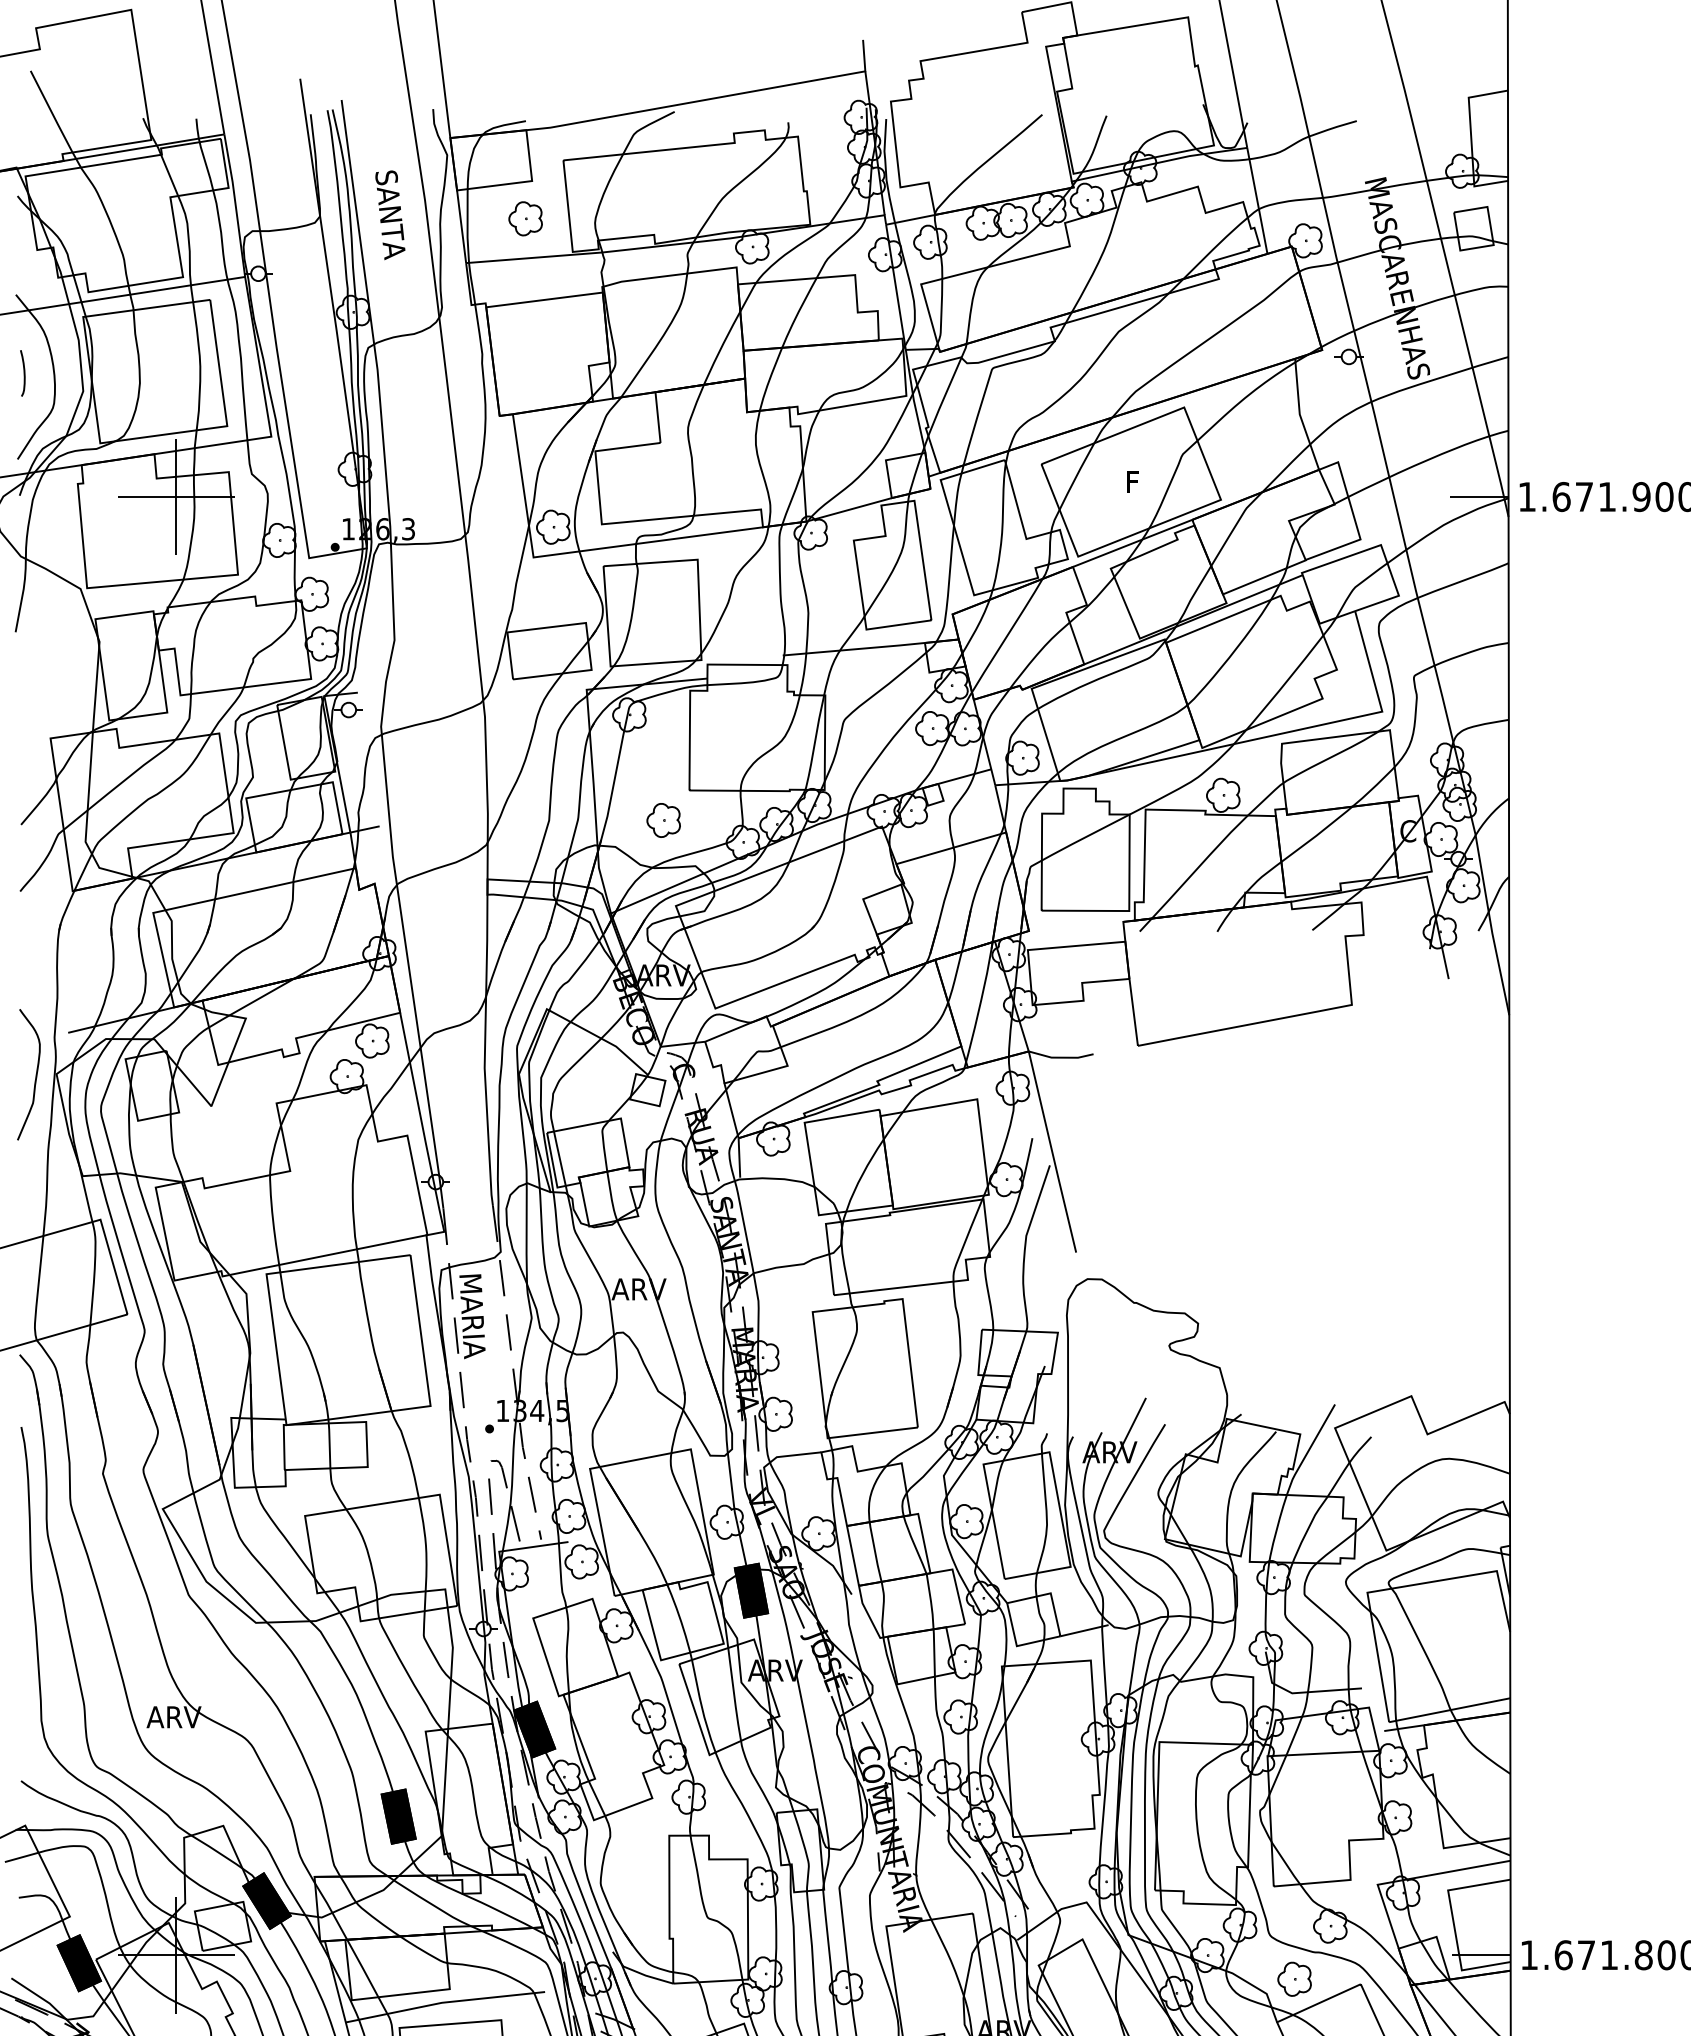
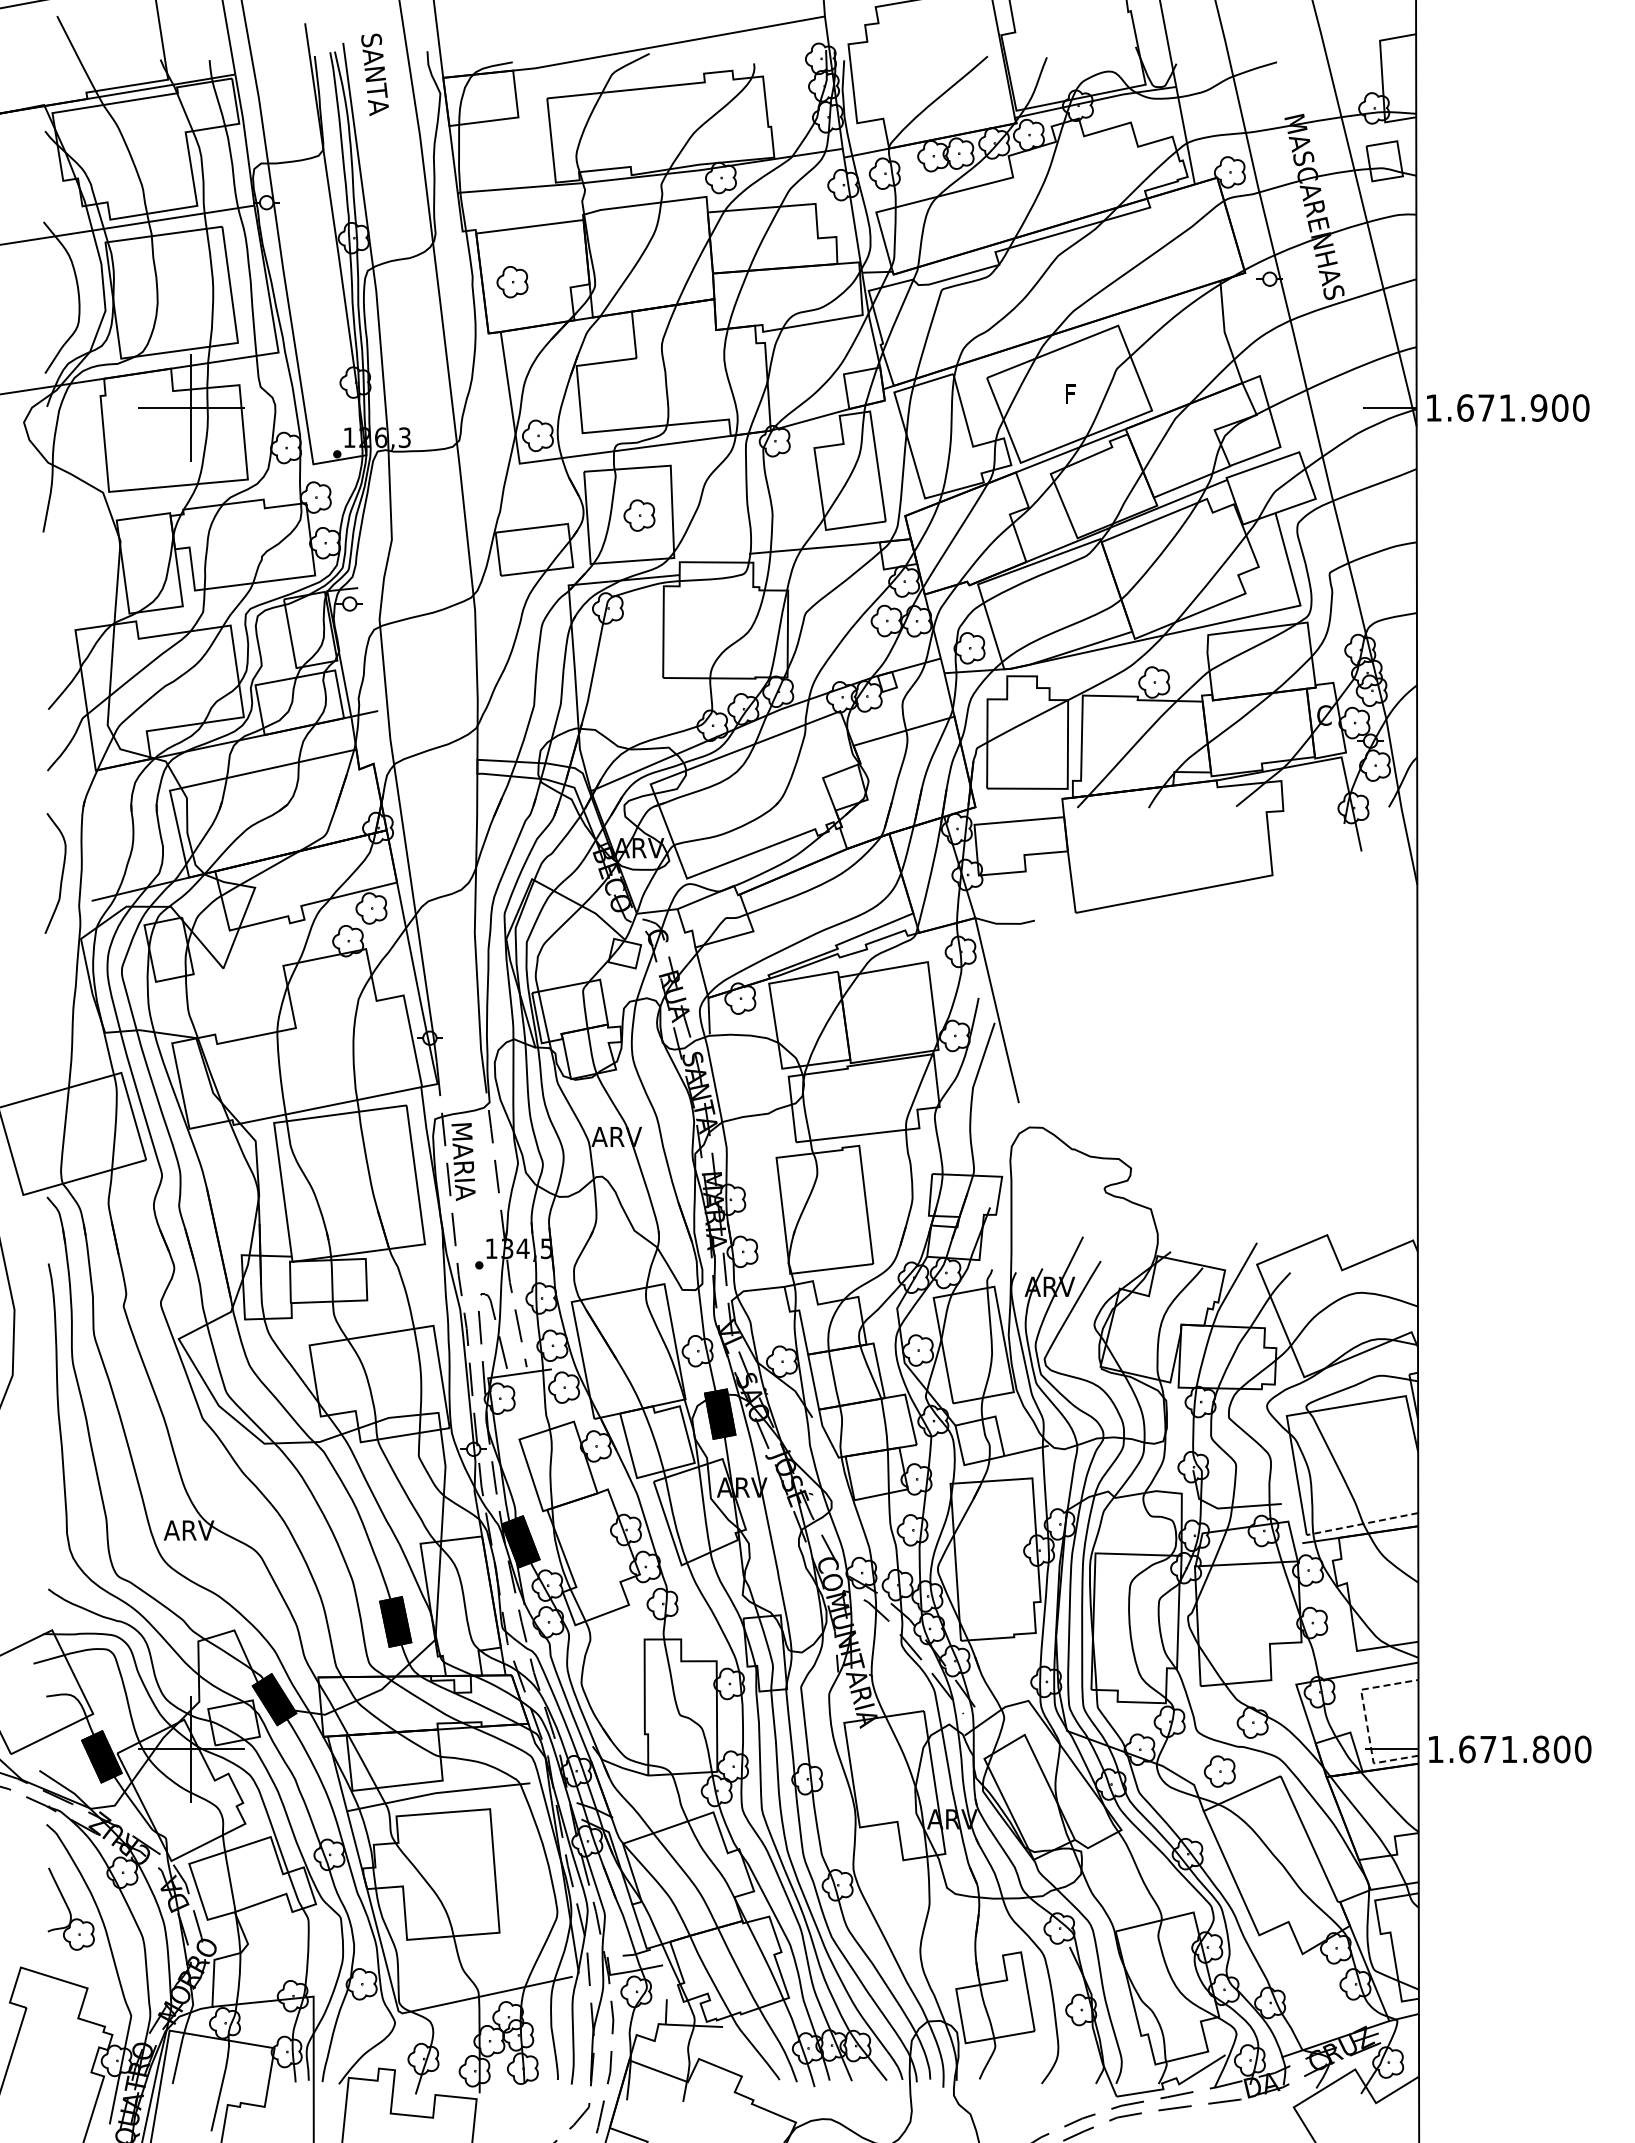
text: (389, 214) -> (374, 74), moved
part: (525, 219) -> (512, 282), moved
curve: (23, 373) -> (50, 294), removed
part: (663, 820) -> (639, 515), moved
curve: (35, 1074) -> (61, 873), moved
line: (1449, 1710) -> (1362, 1524), solid -> dashed
line: (1454, 1923) -> (1366, 1720), solid -> dashed

